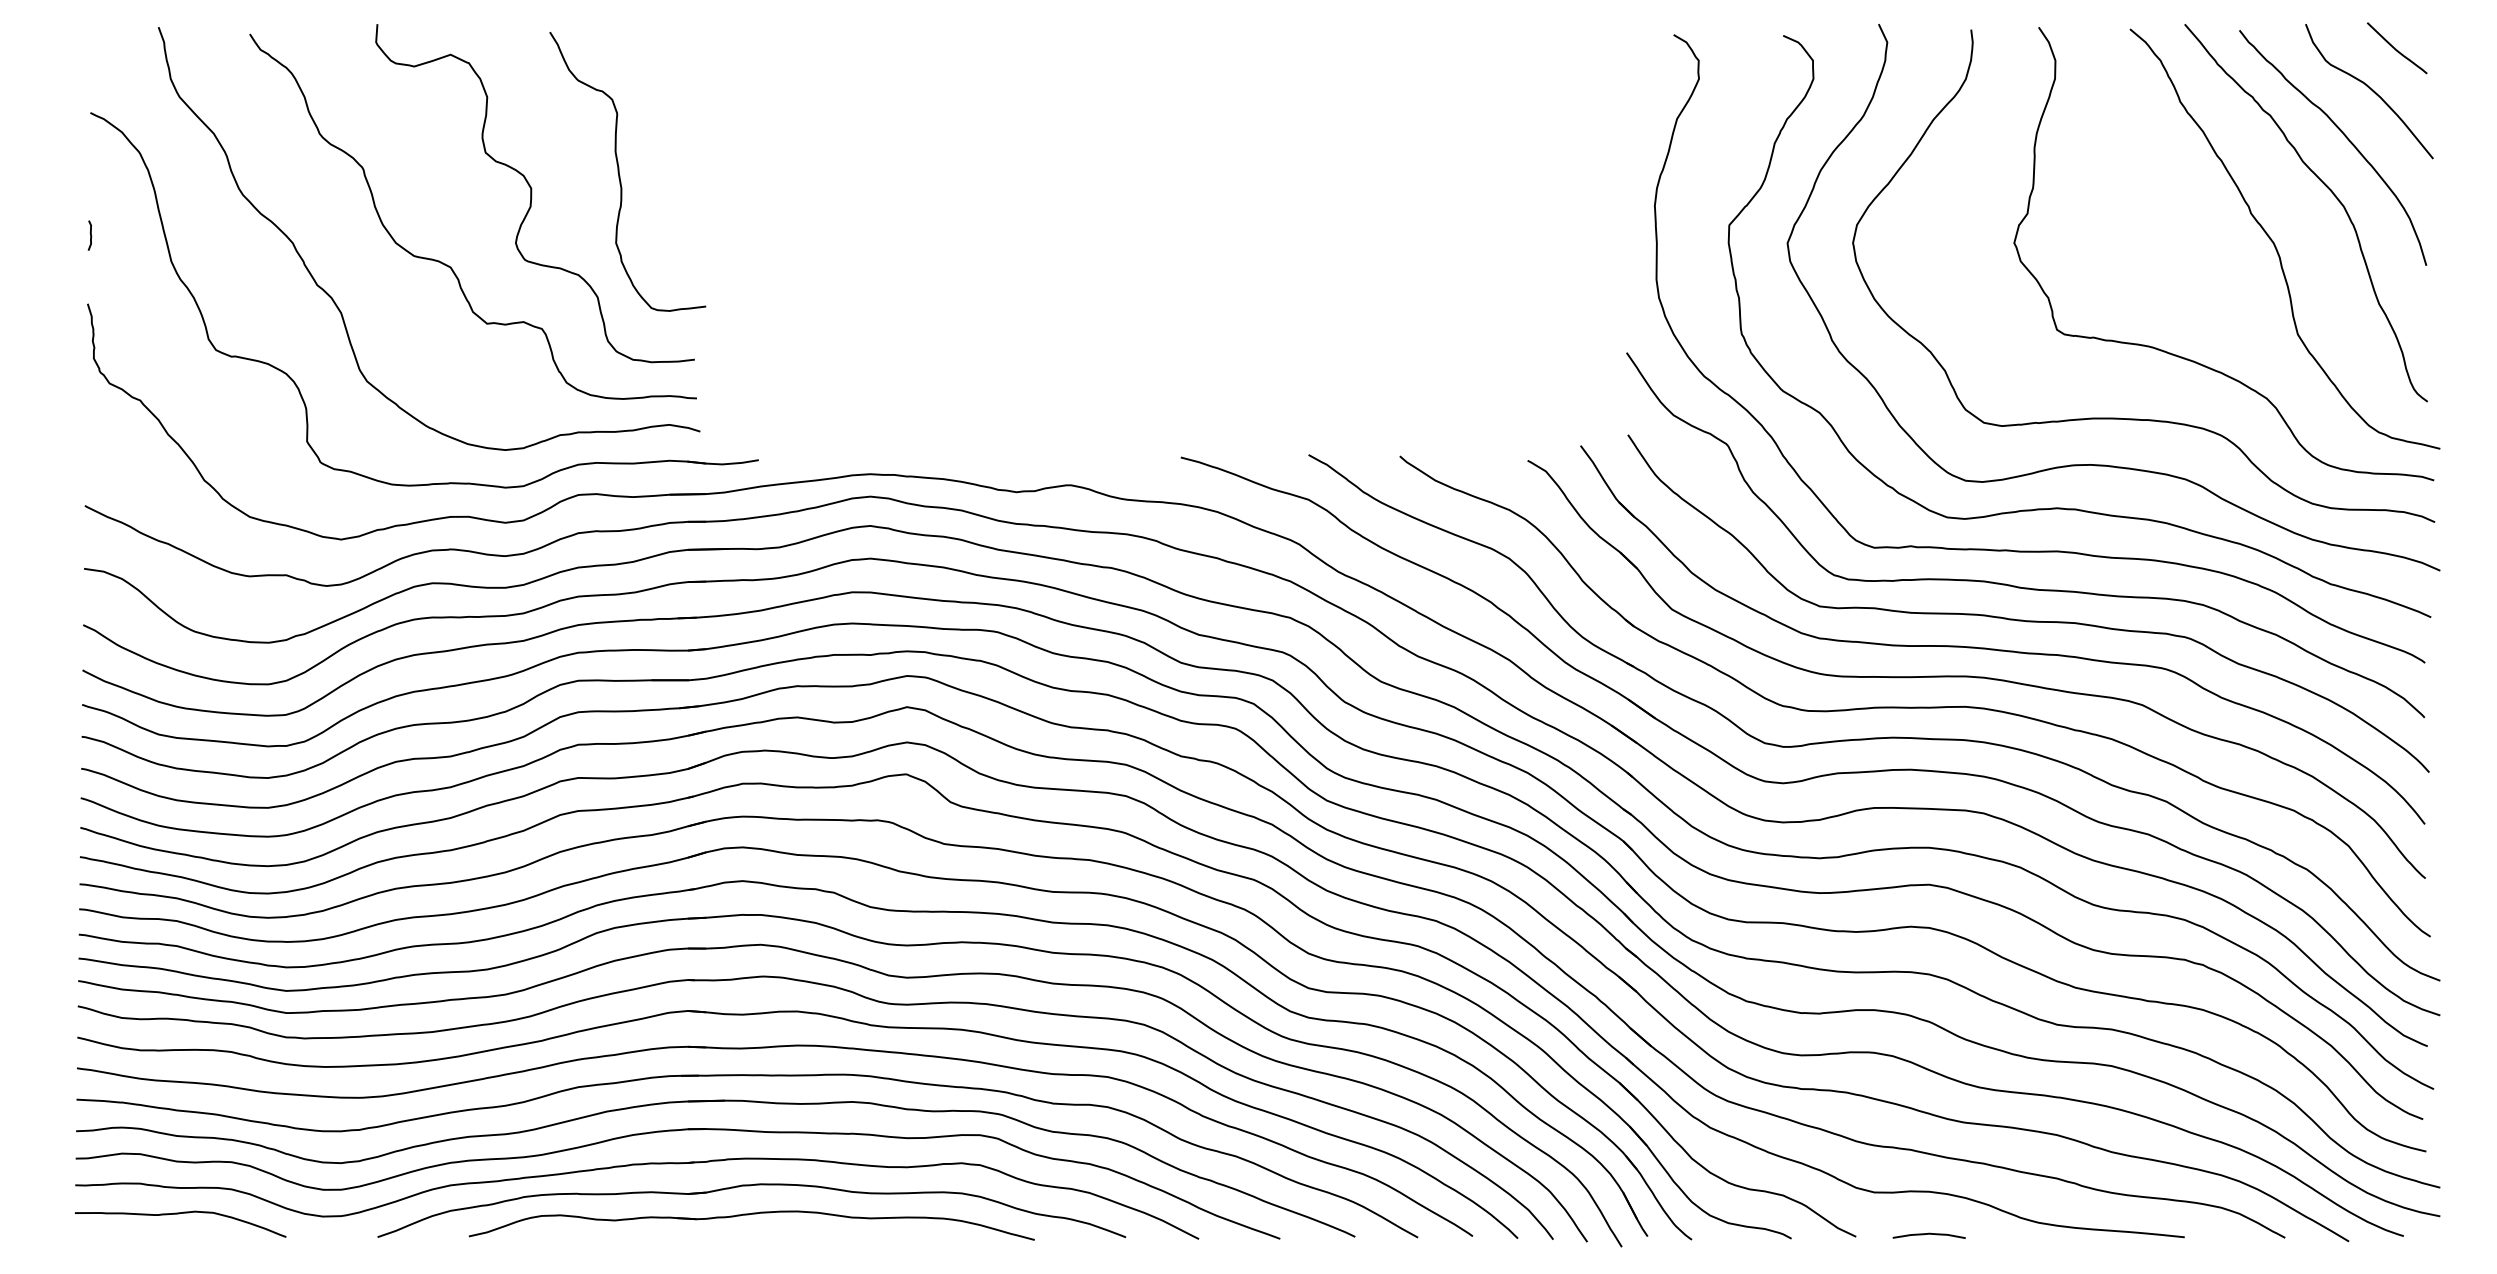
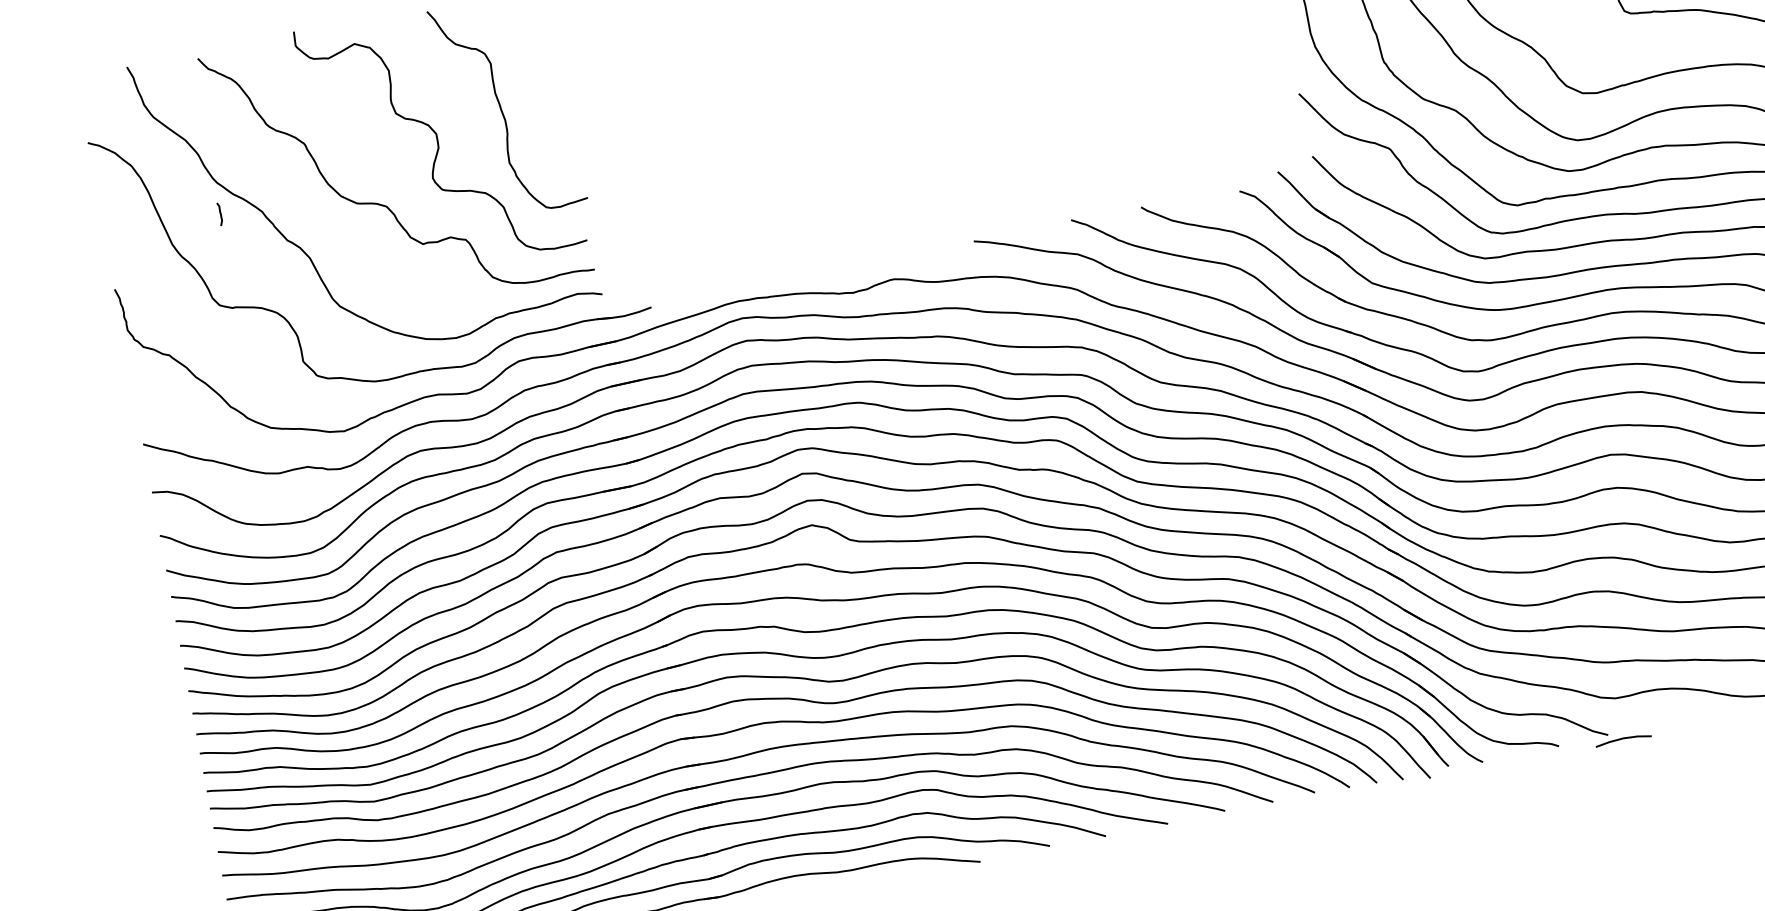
curve: (90, 235) -> (220, 214), moved
curve: (1928, 1234) -> (1622, 739), moved

